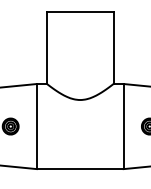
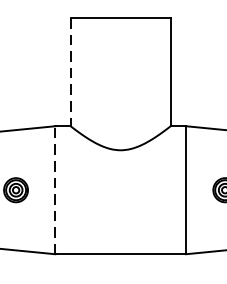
line: (47, 48) -> (71, 72), solid -> dashed
line: (36, 126) -> (54, 190), solid -> dashed

